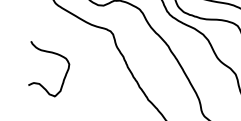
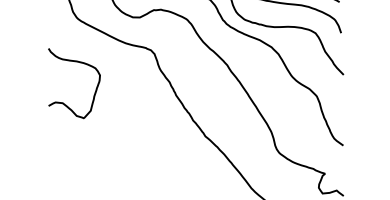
curve: (54, 54) -> (80, 63), moved

